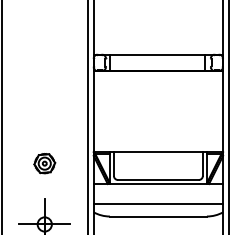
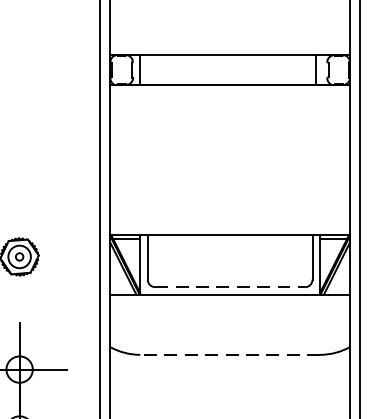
line: (158, 179) -> (230, 286), solid -> dashed
line: (158, 204) -> (230, 332), removed
line: (158, 216) -> (230, 354), solid -> dashed

